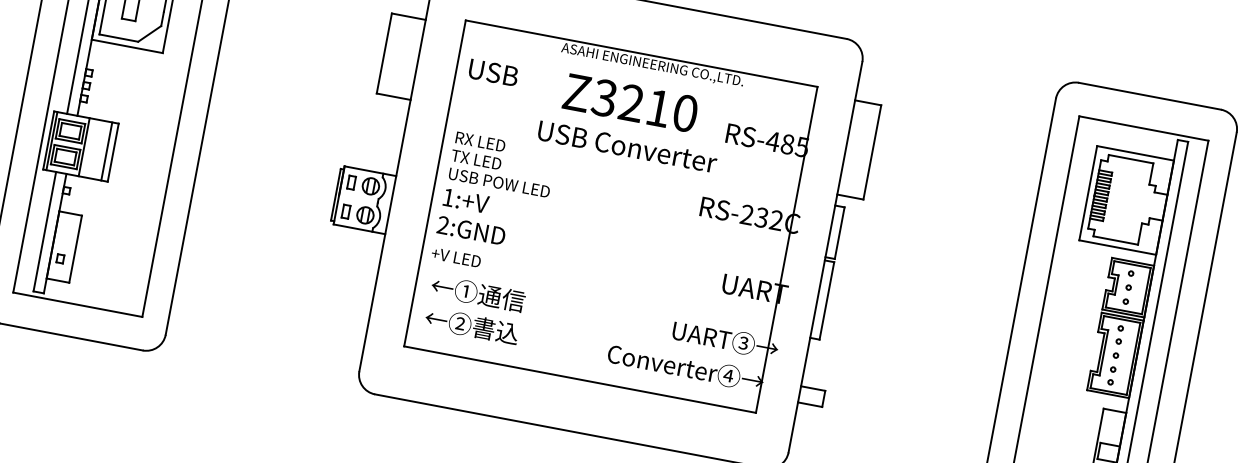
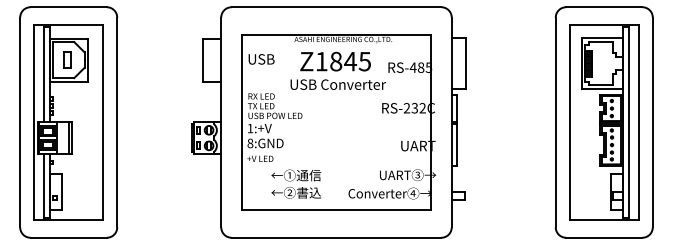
text: (643, 105) -> (342, 61), Z3210 -> Z1845
text: (443, 225) -> (250, 143), 2:GND -> 8:GND
text: (475, 308) -> (296, 183), moved

